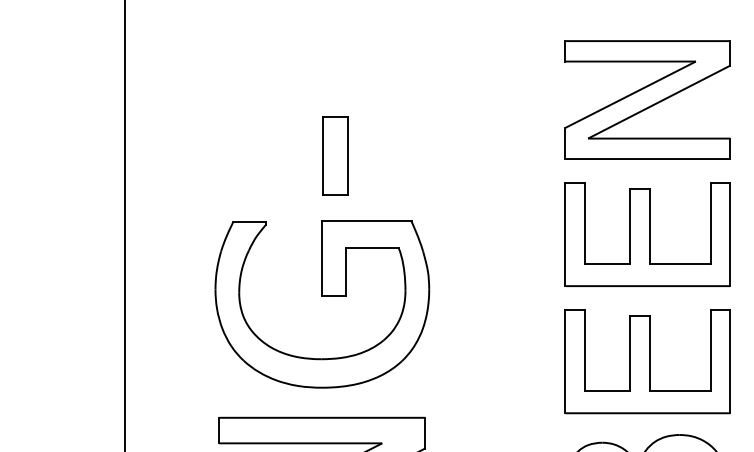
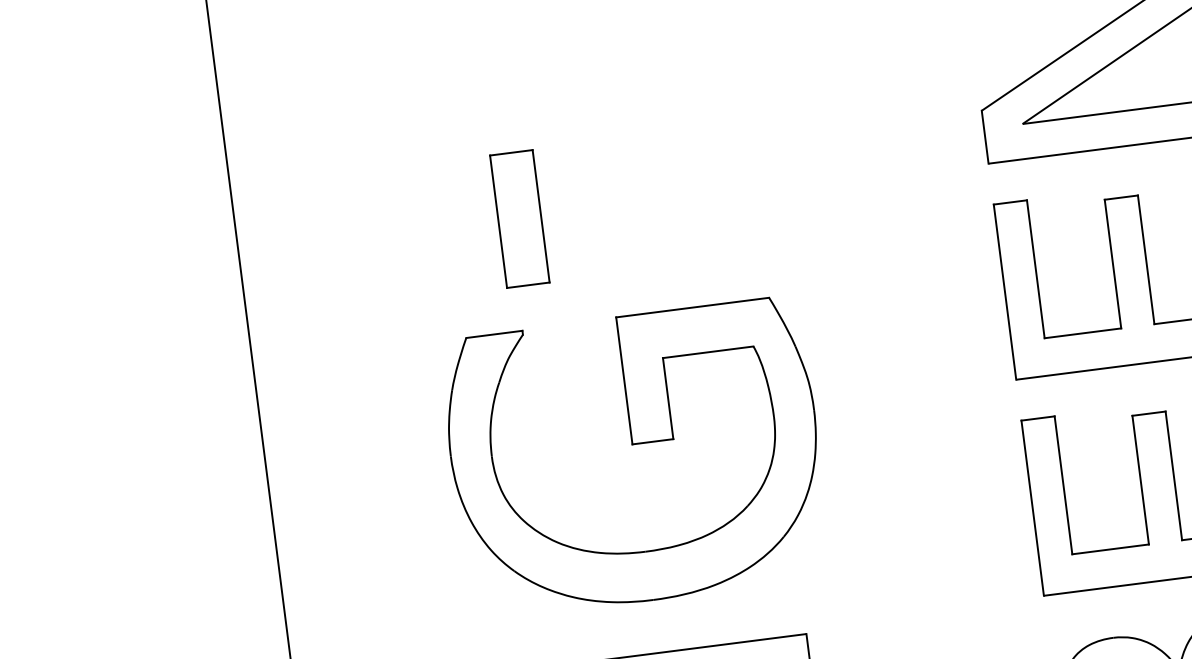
part: (335, 155) -> (520, 217), moved
part: (322, 296) -> (634, 444), moved

